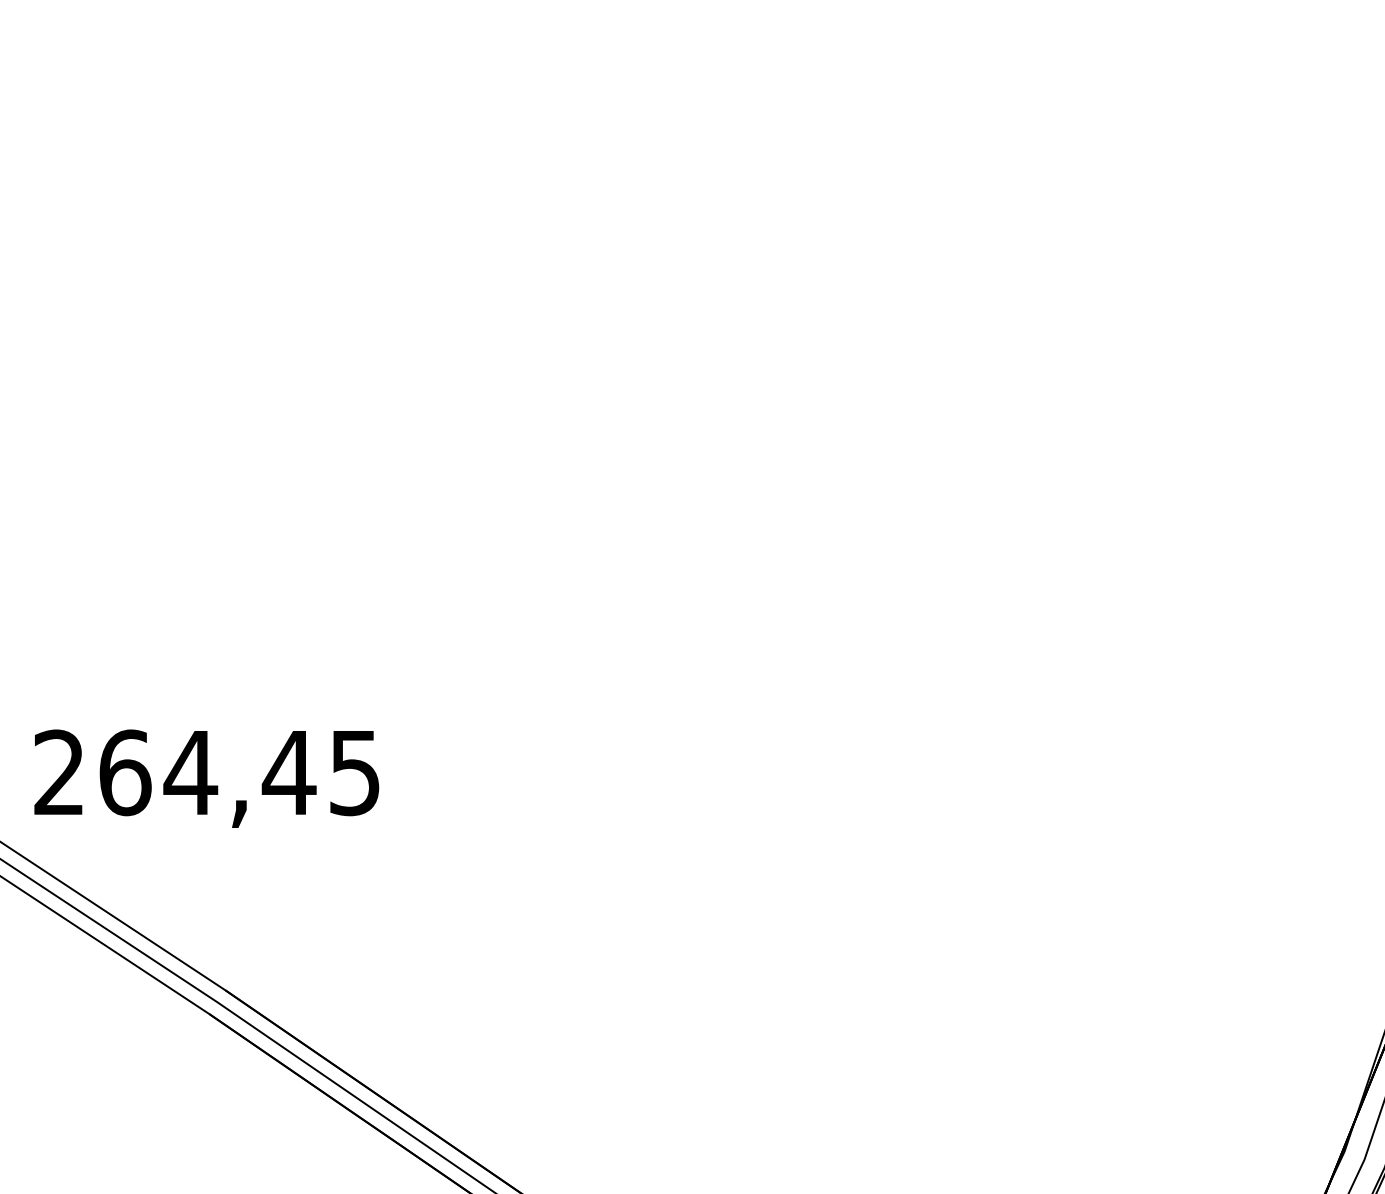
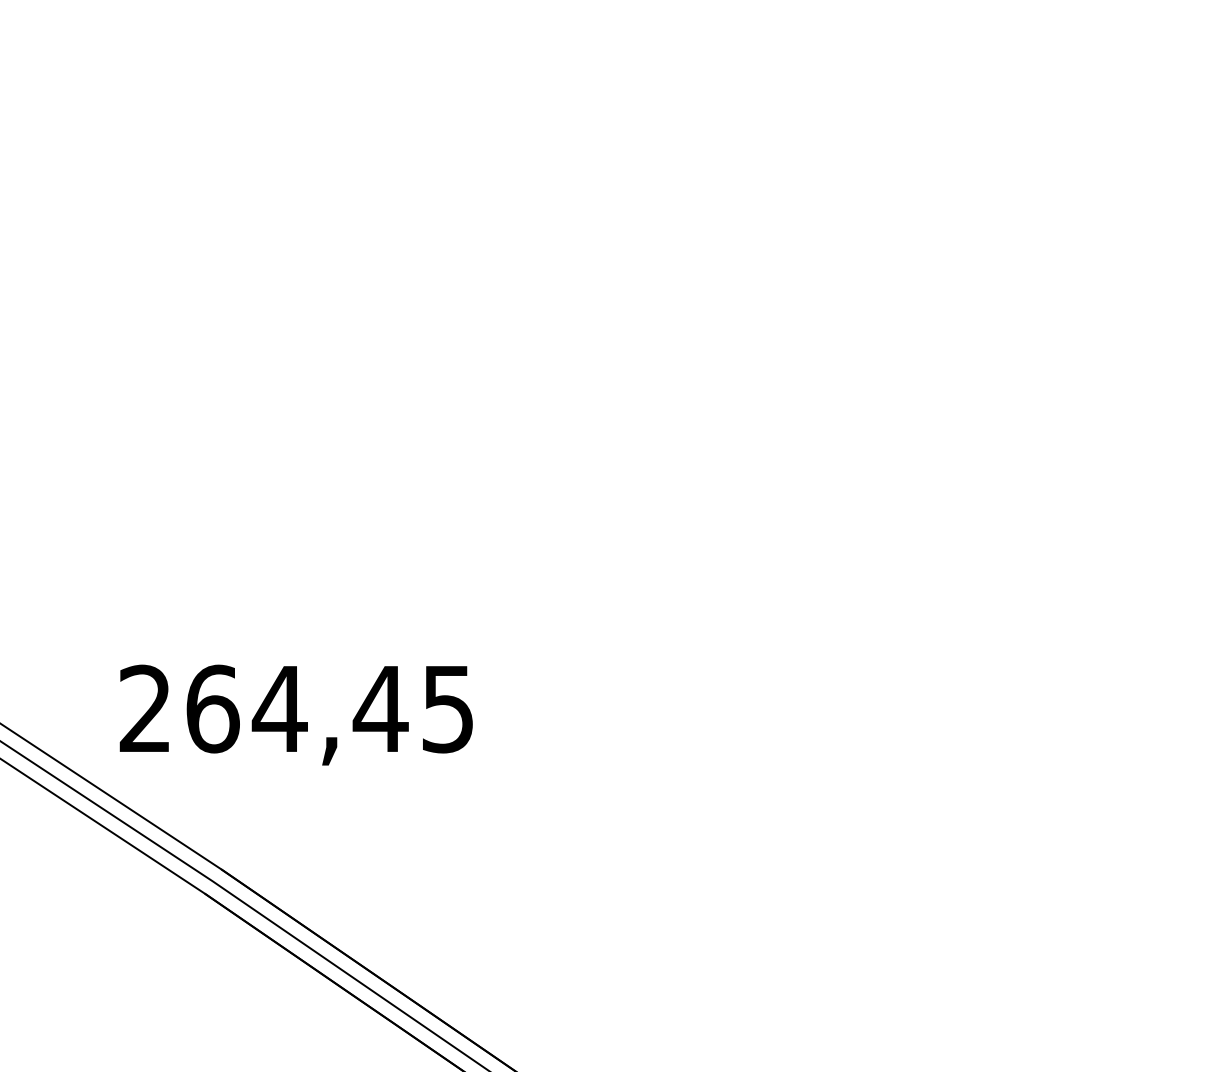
text: (206, 778) -> (296, 714), moved

